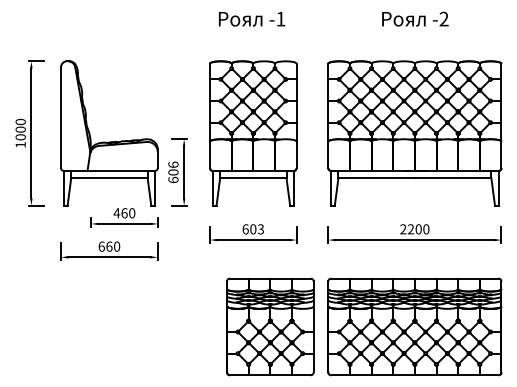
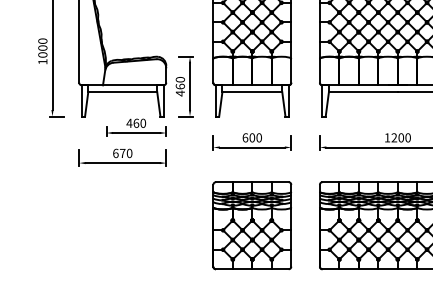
text: (173, 172) -> (180, 86), 606 -> 460
text: (260, 229) -> (258, 138), 603 -> 600
text: (403, 229) -> (387, 138), 2200 -> 1200
text: (109, 246) -> (122, 153), 660 -> 670
part: (270, 326) -> (252, 225), moved

